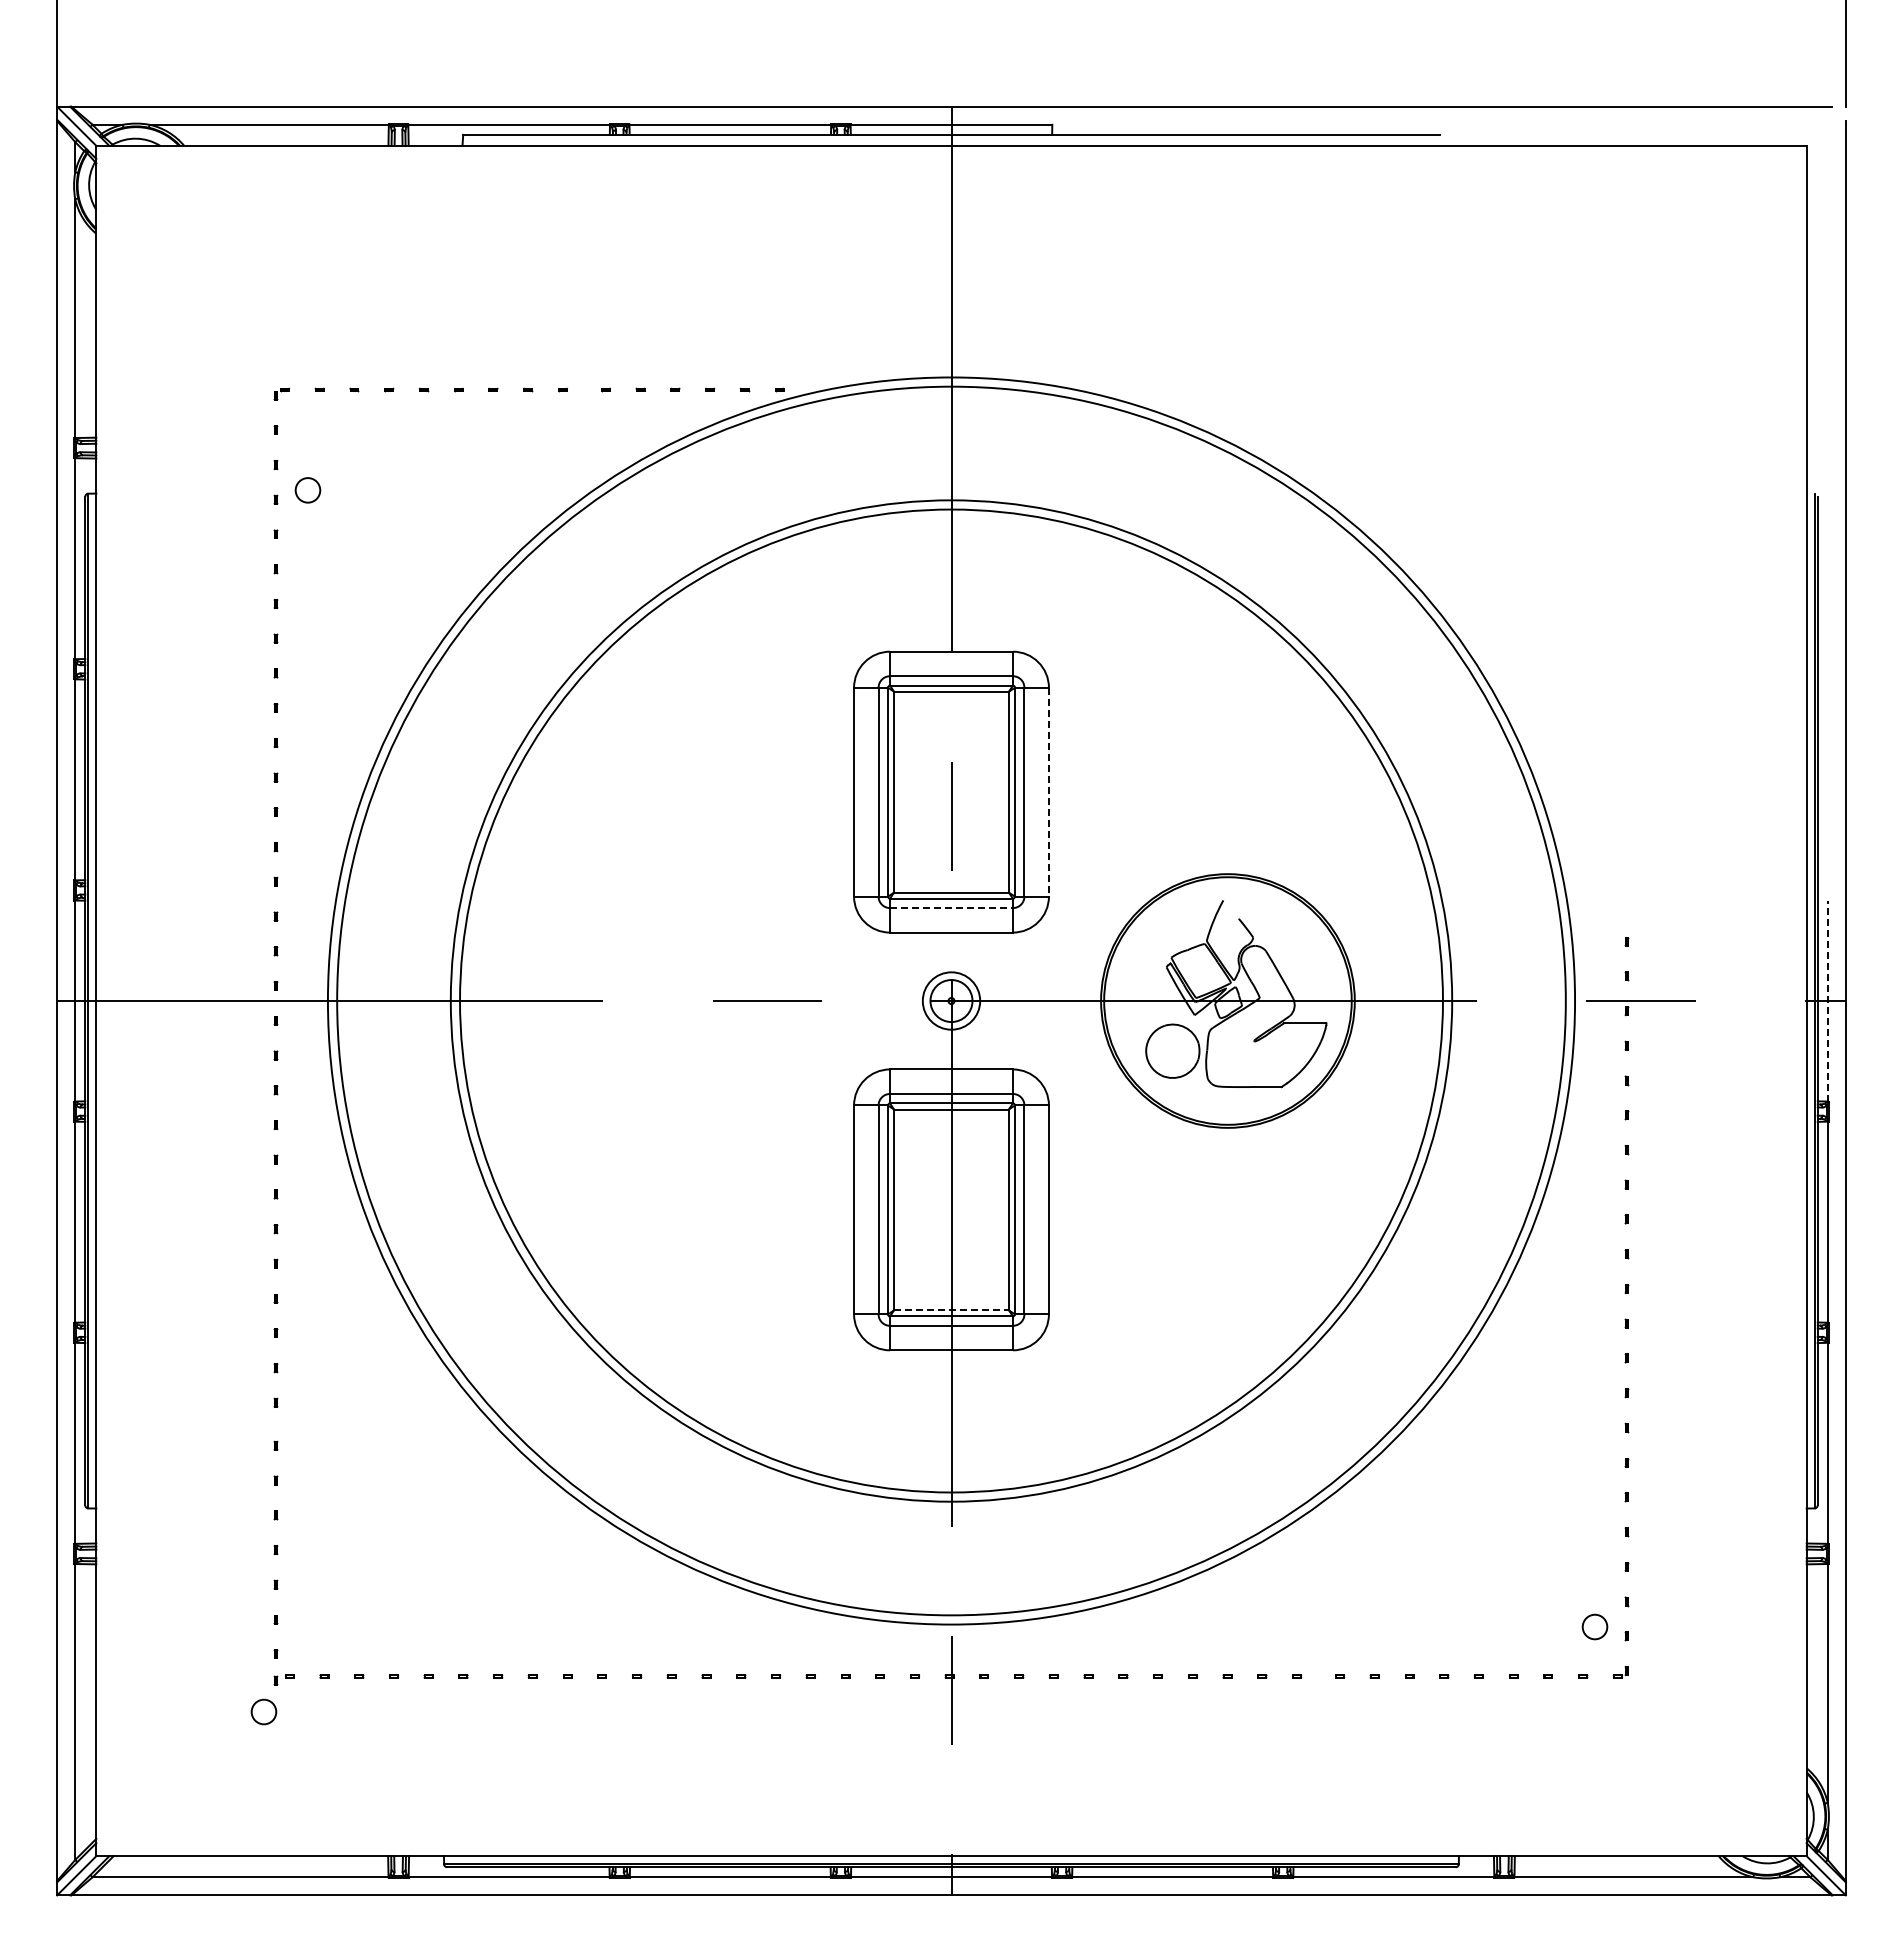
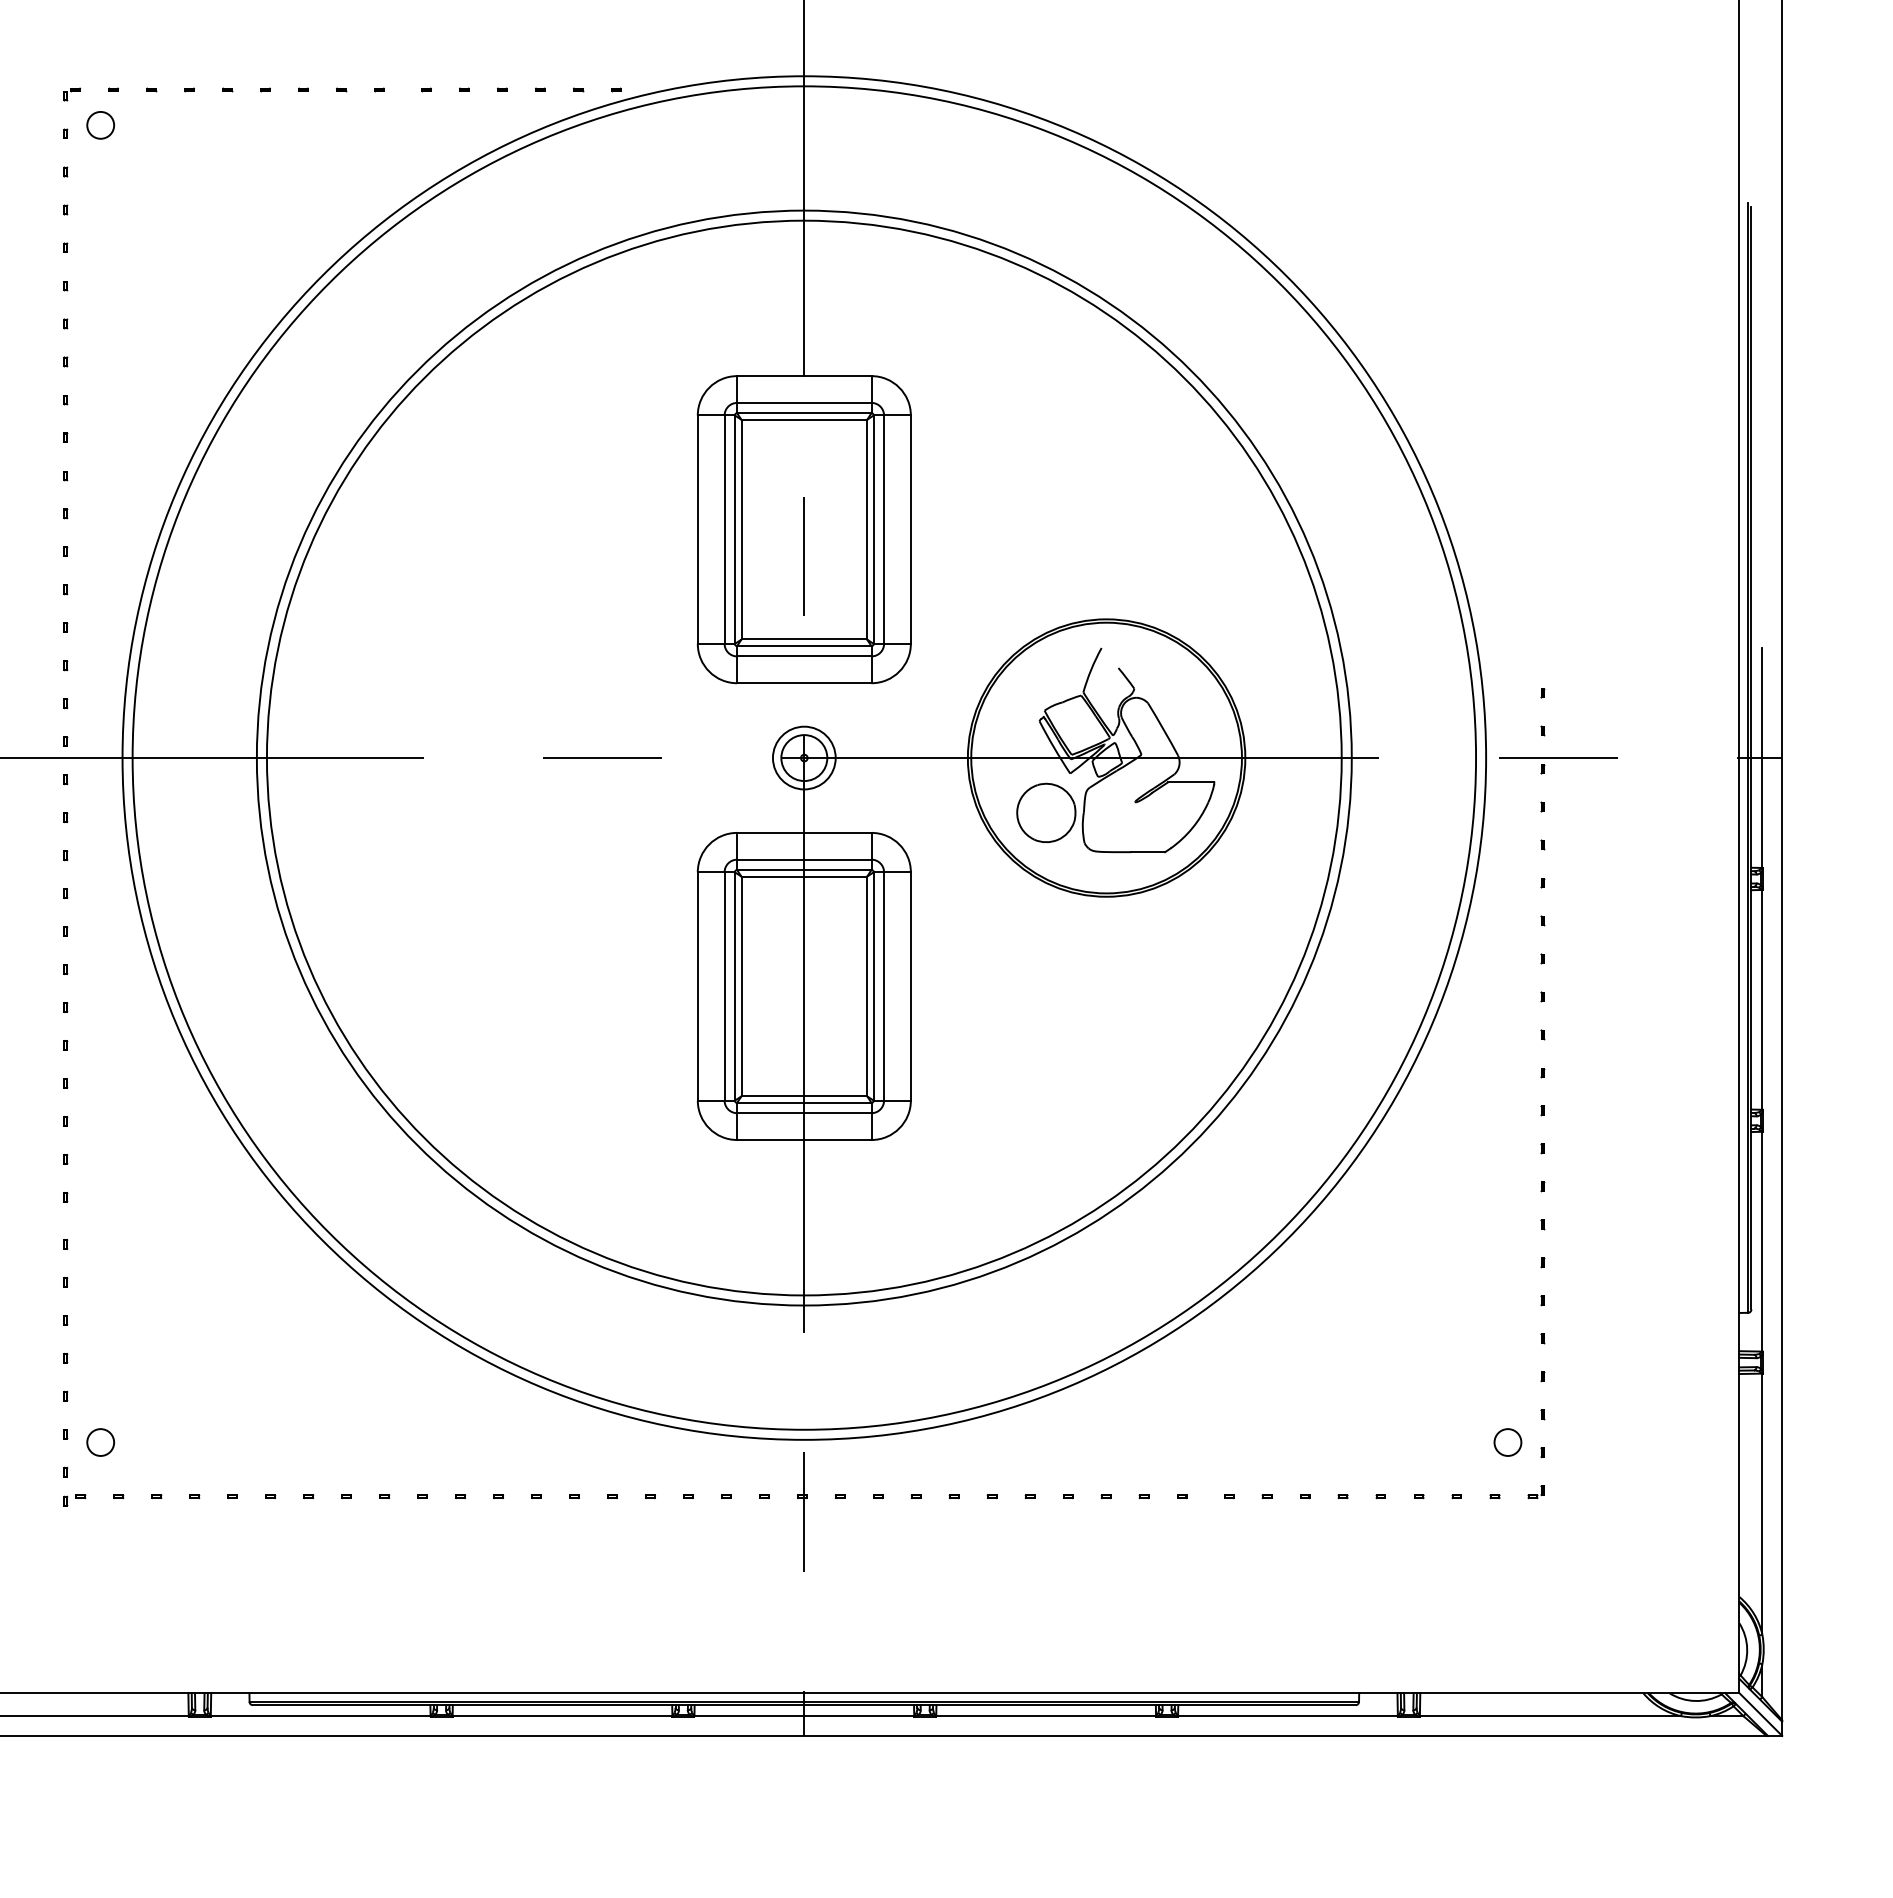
circle: (307, 490) -> (100, 125), moved
line: (1048, 792) -> (910, 530), dashed -> solid
line: (952, 908) -> (805, 656), dashed -> solid
line: (1827, 1001) -> (1762, 758), dashed -> solid
line: (952, 1310) -> (805, 1096), dashed -> solid
circle: (263, 1711) -> (100, 1441), moved

